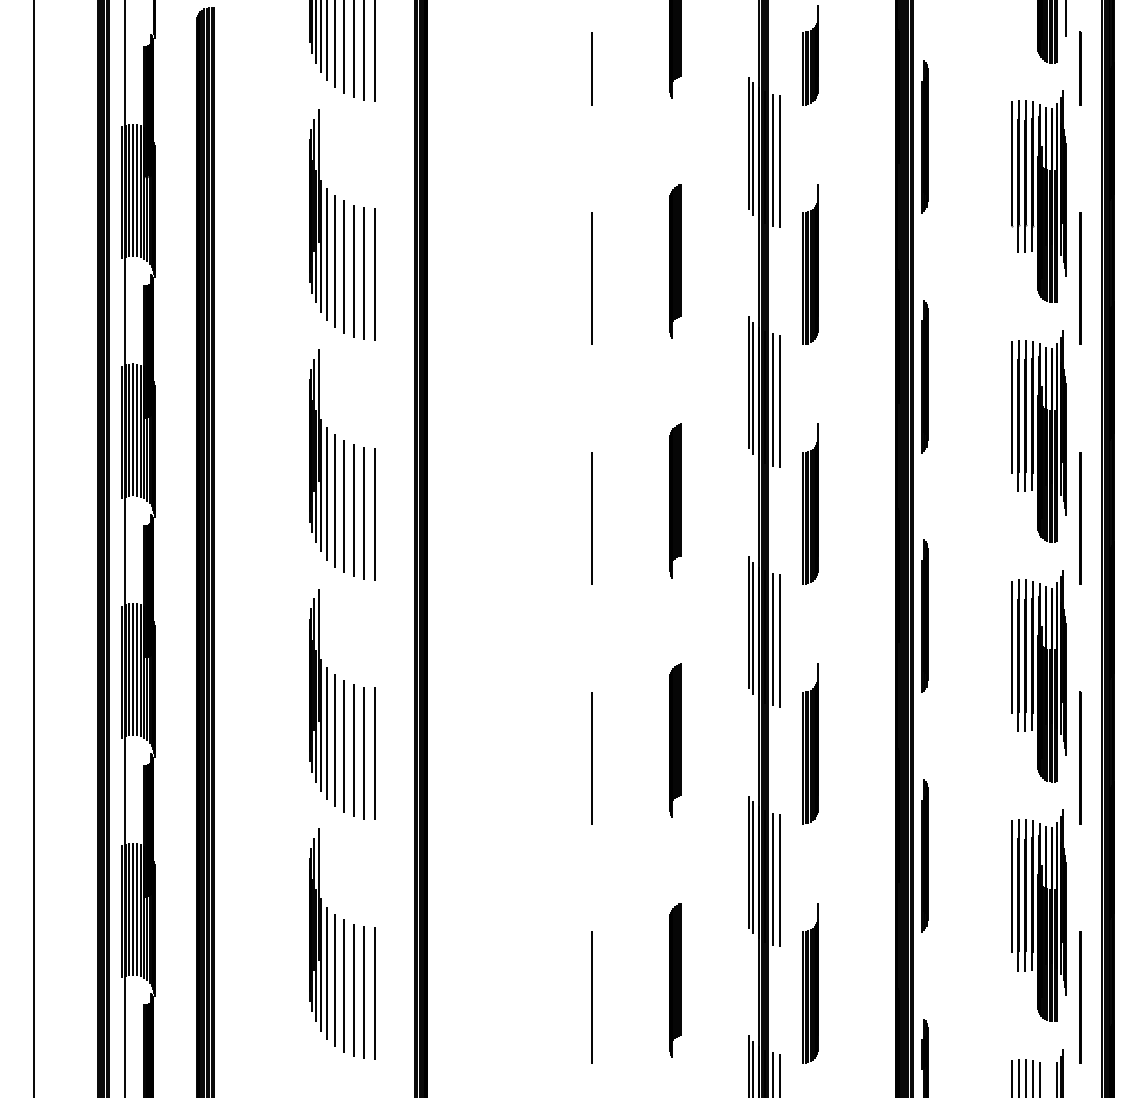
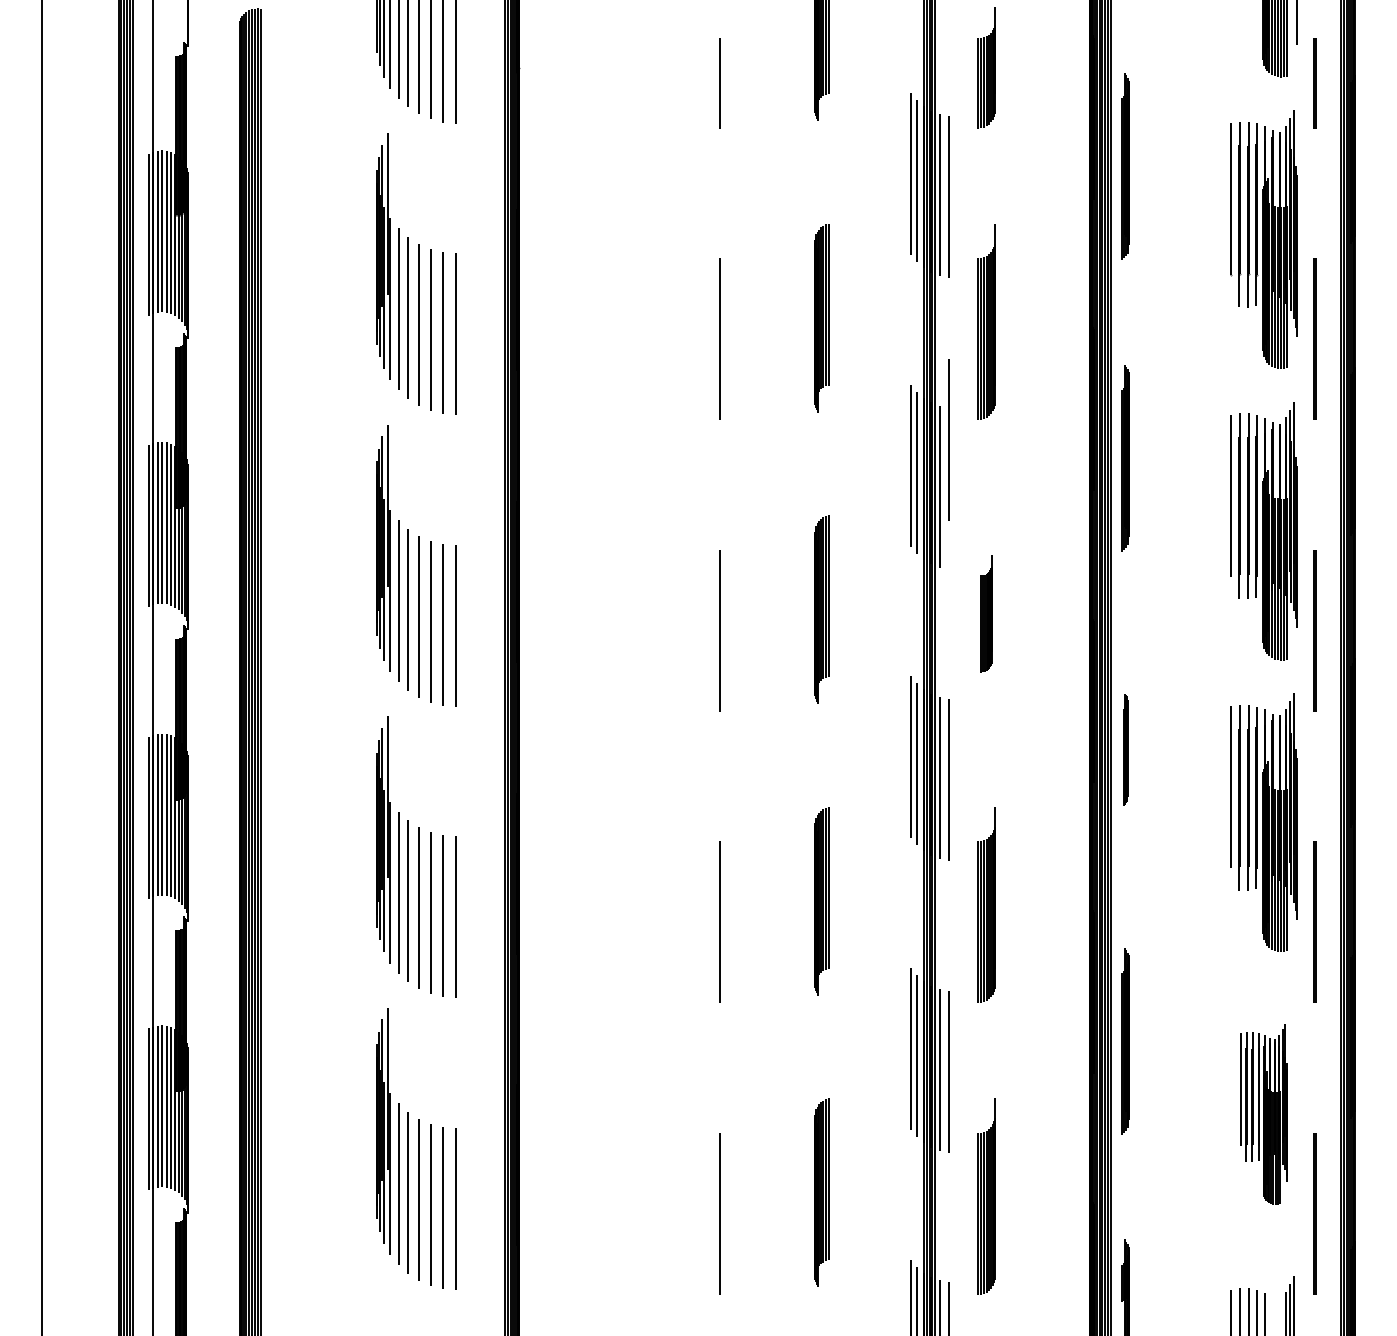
line: (779, 400) -> (948, 439), moved
part: (810, 504) -> (986, 613), size x0.6
part: (924, 615) -> (1125, 749), size x0.6
part: (1038, 915) -> (1263, 1114), size x0.7

